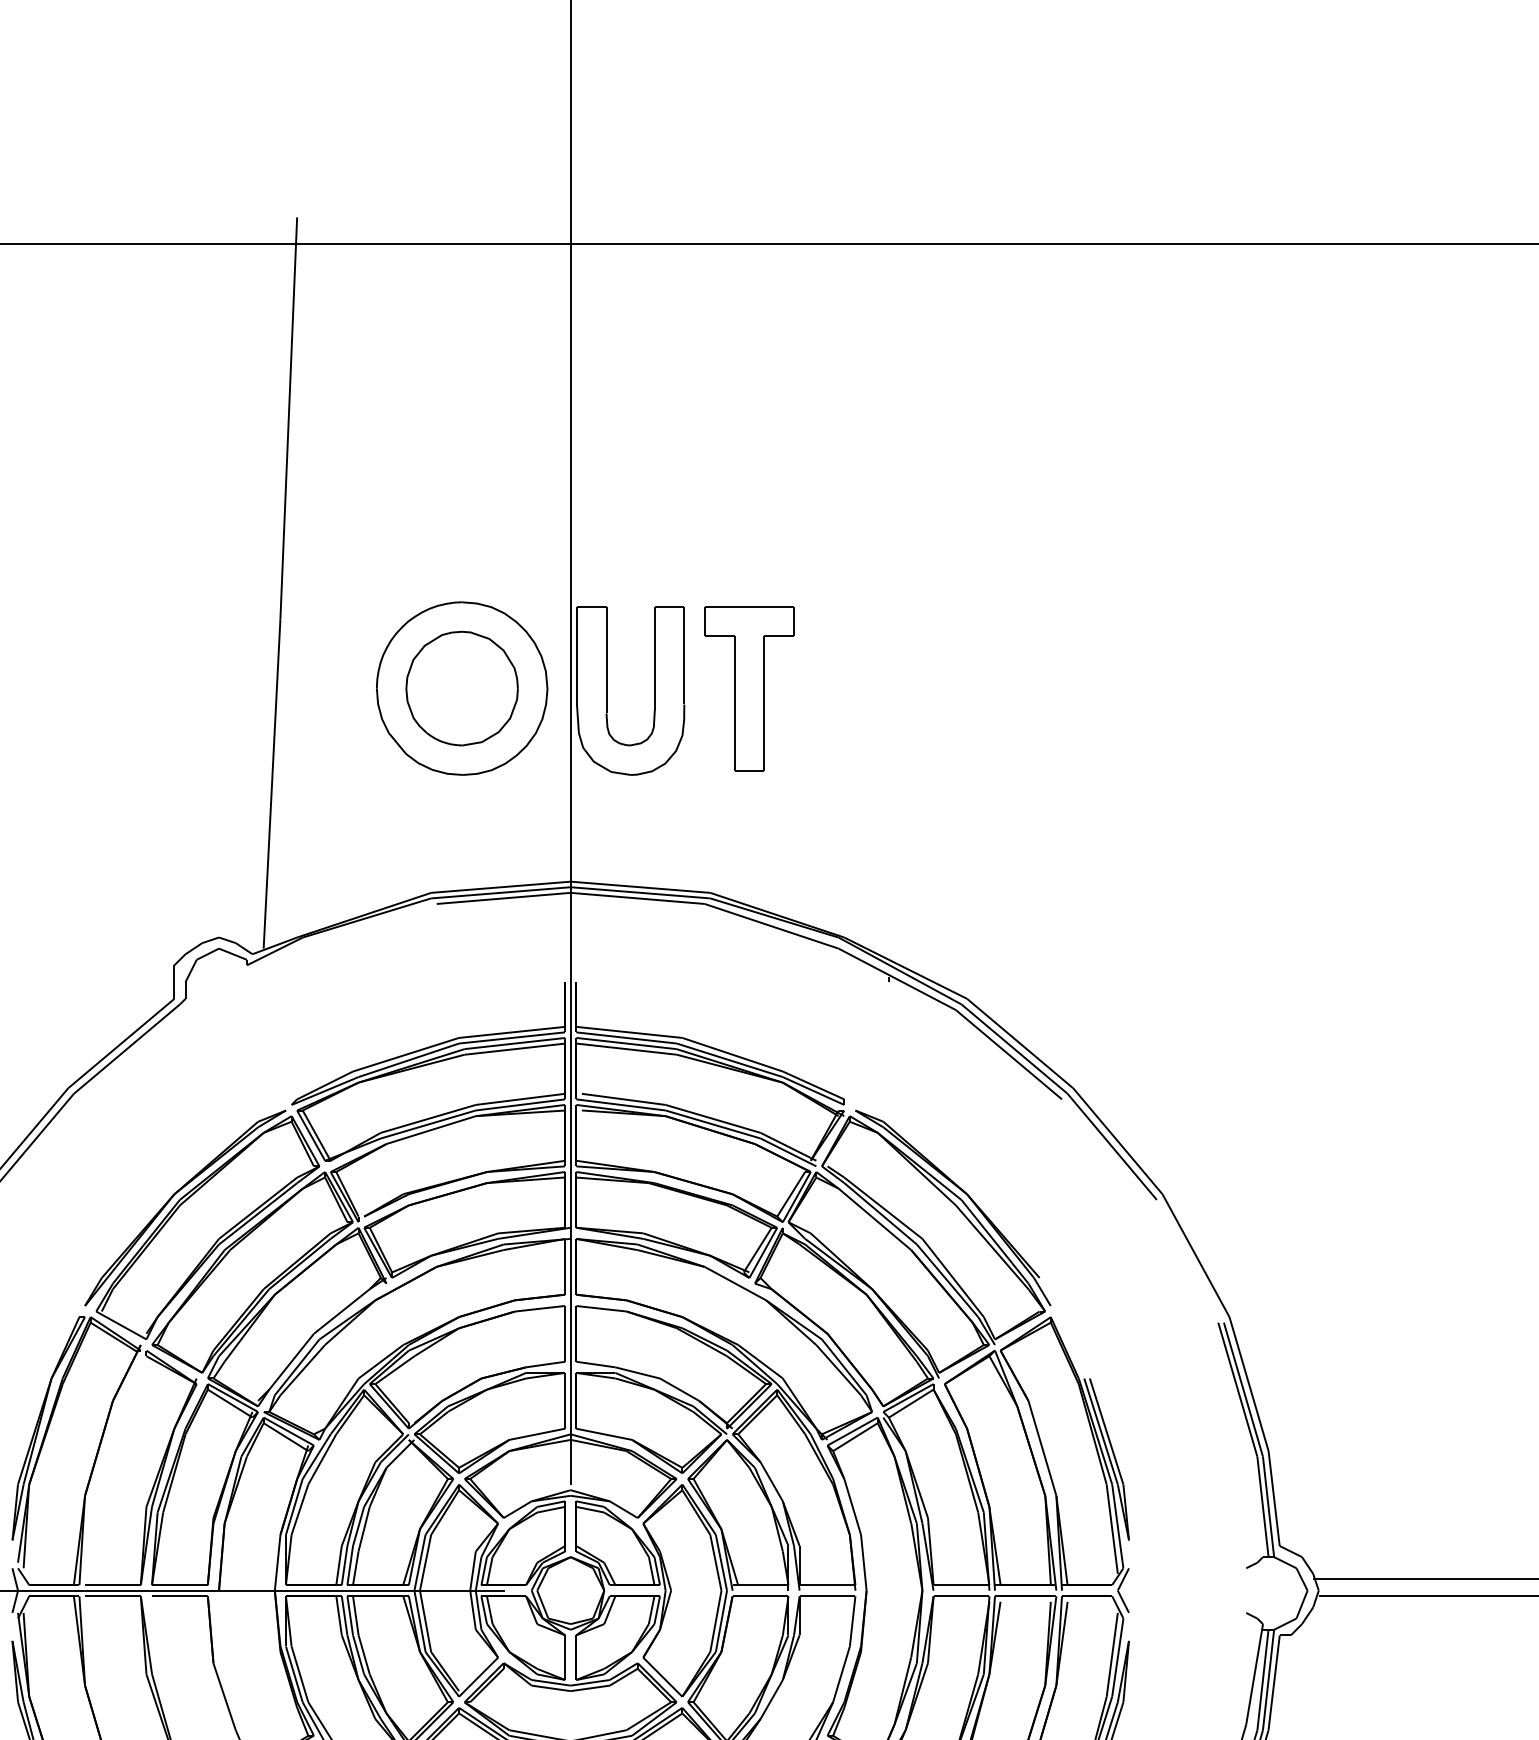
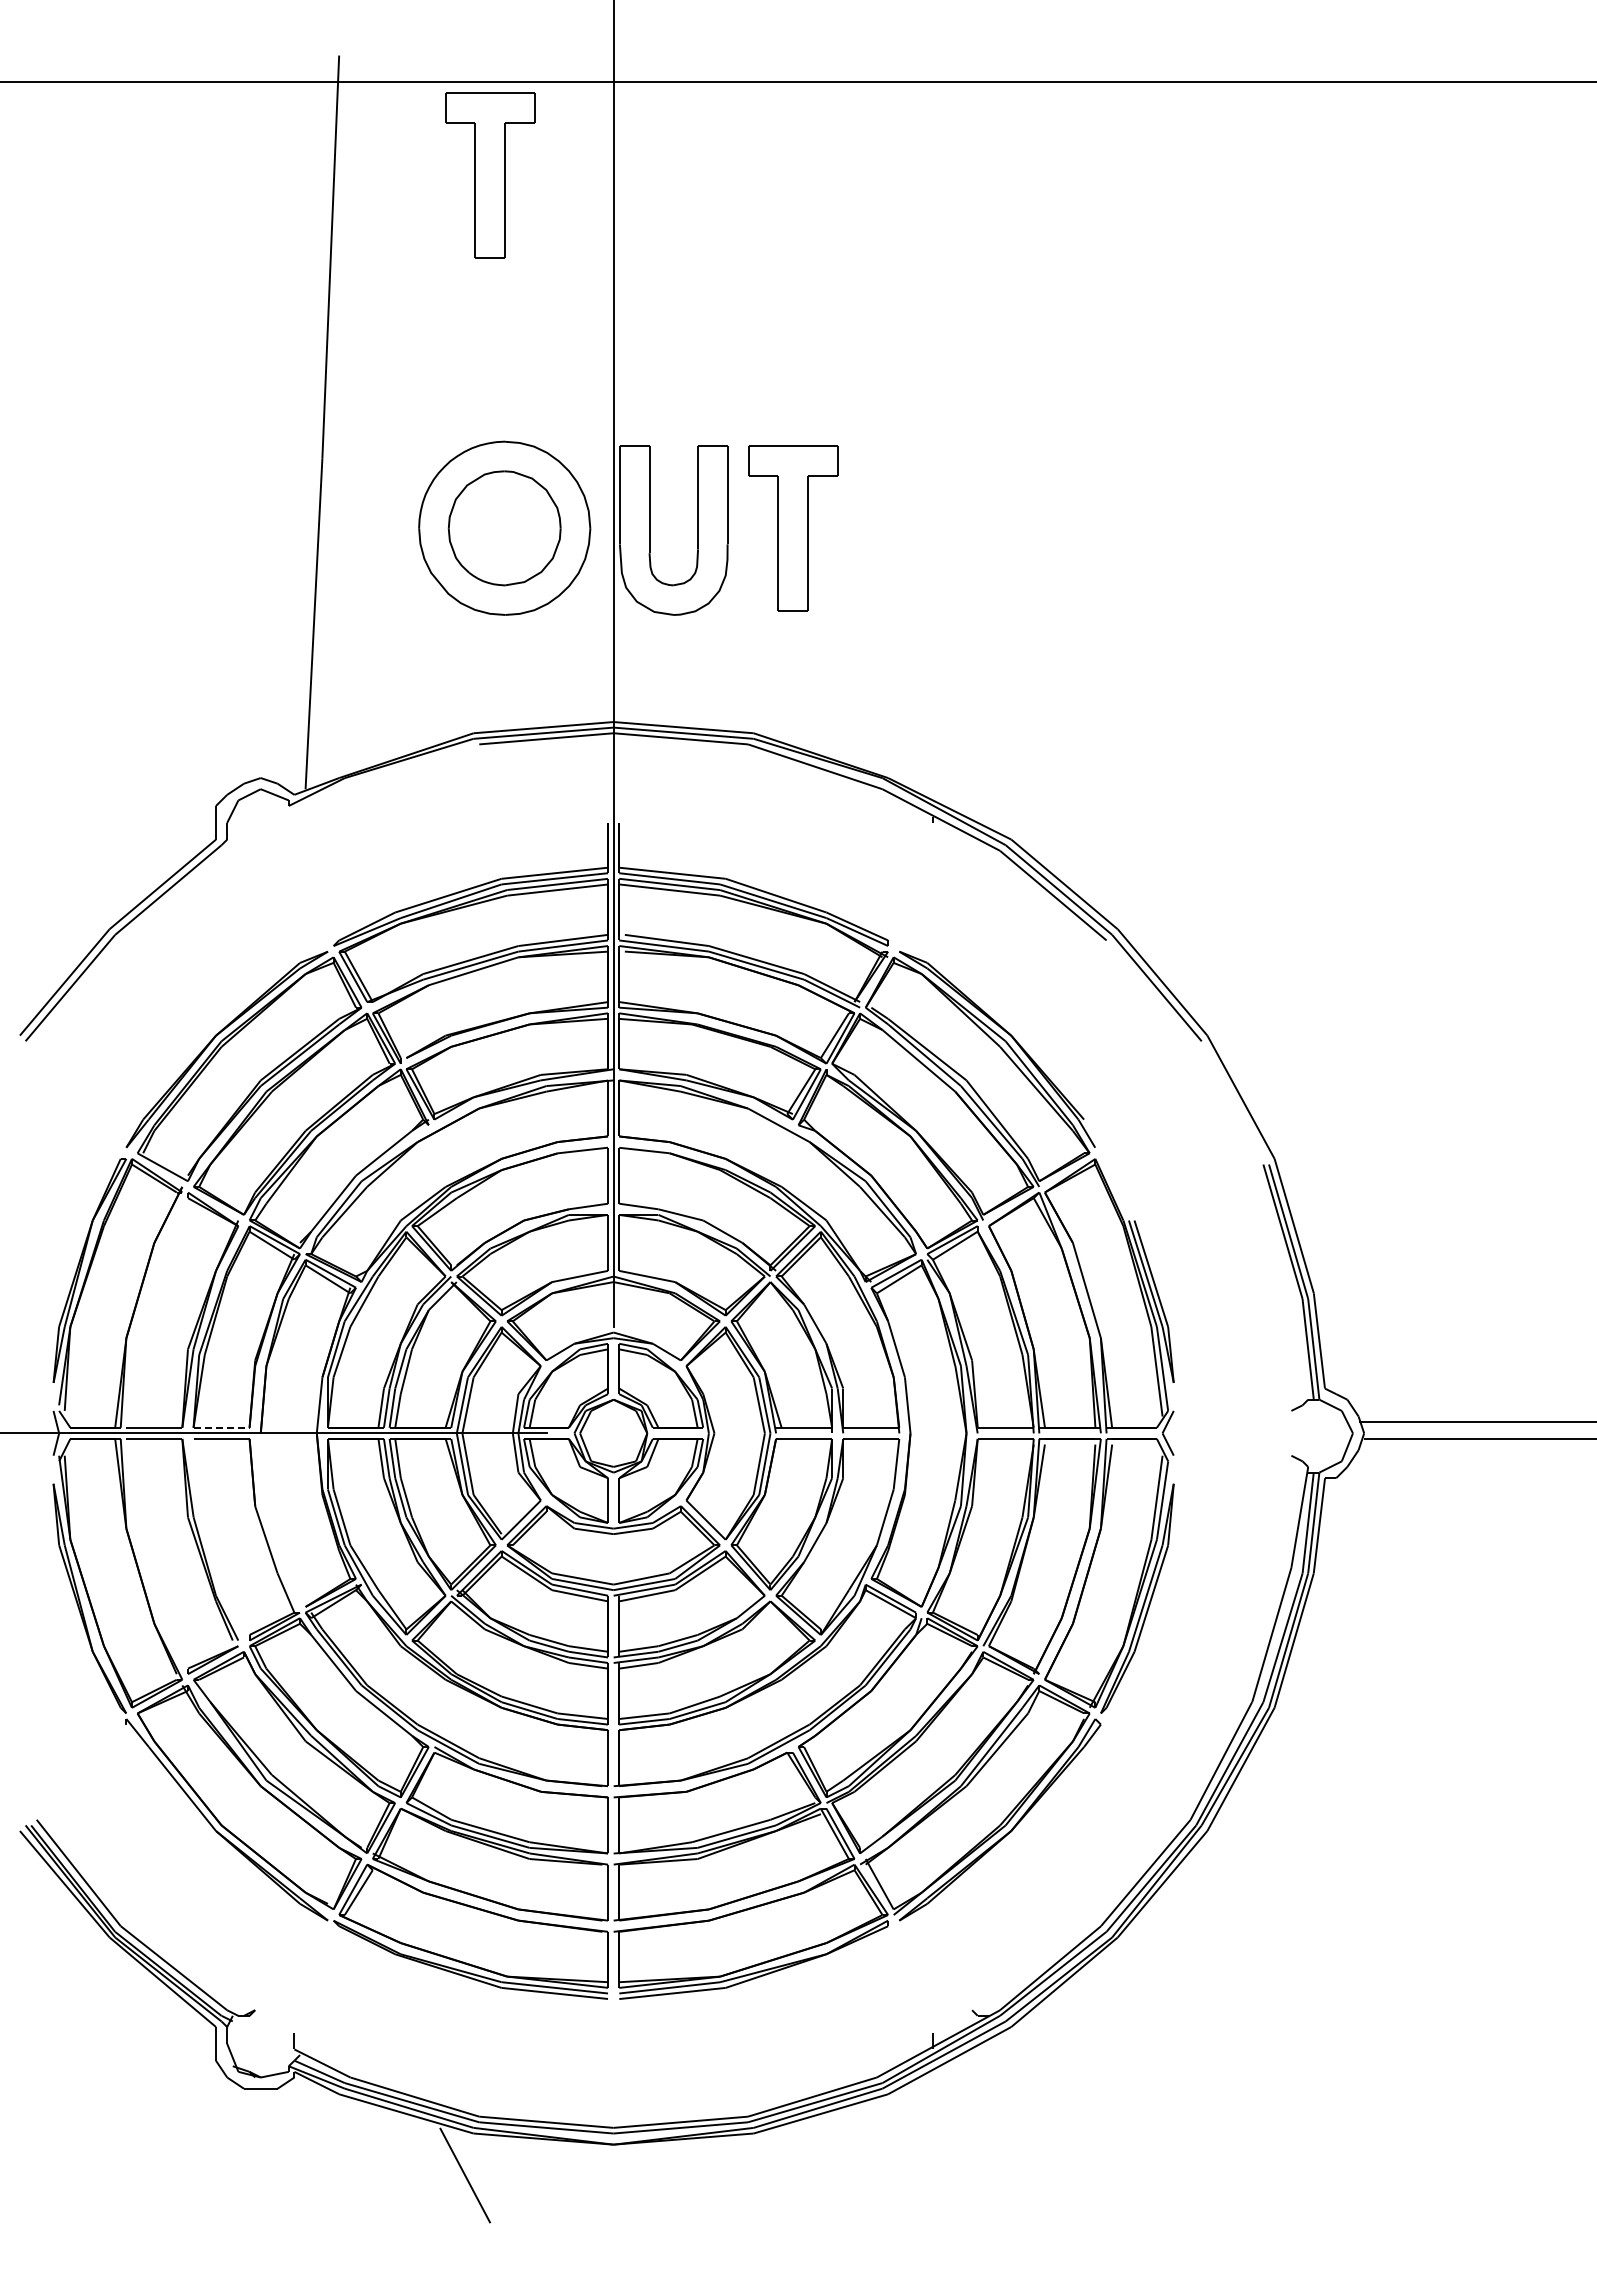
part: (447, 336) -> (490, 175), added
line: (180, 1584) -> (222, 1427), solid -> dashed

